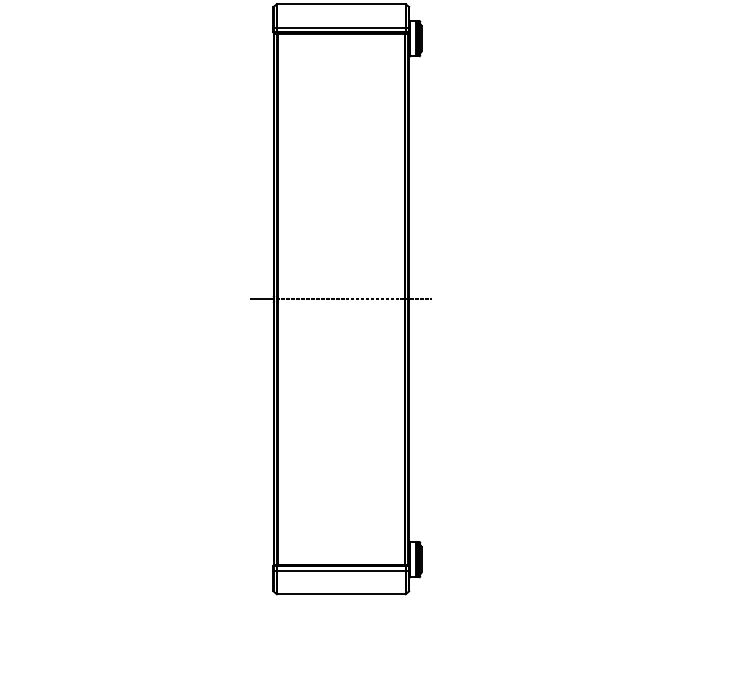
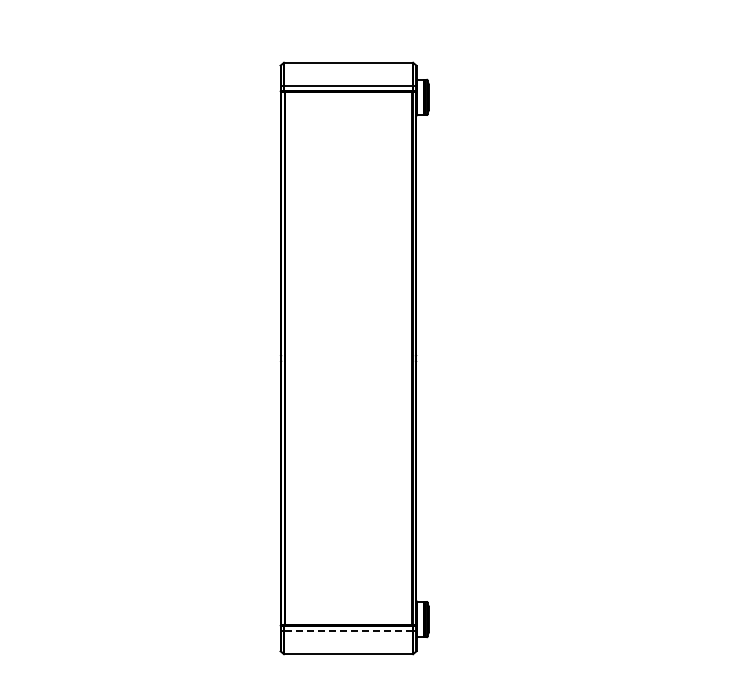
line: (341, 299) -> (348, 358), removed
line: (341, 570) -> (348, 630), solid -> dashed

